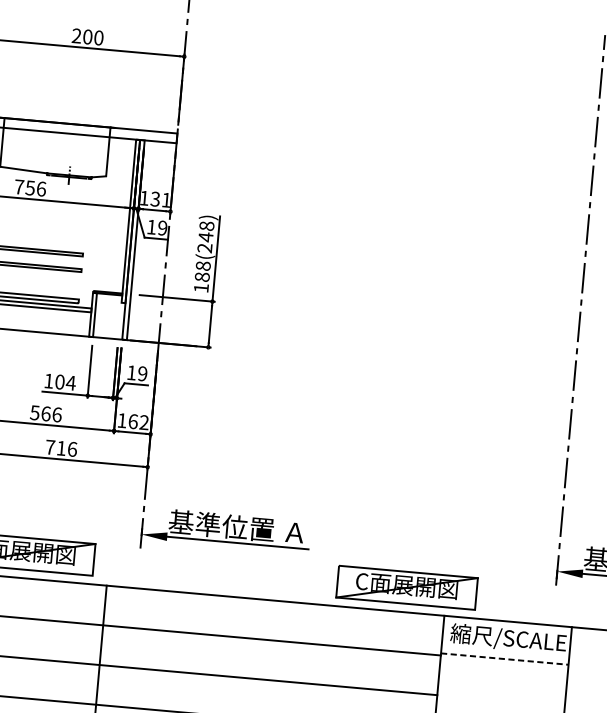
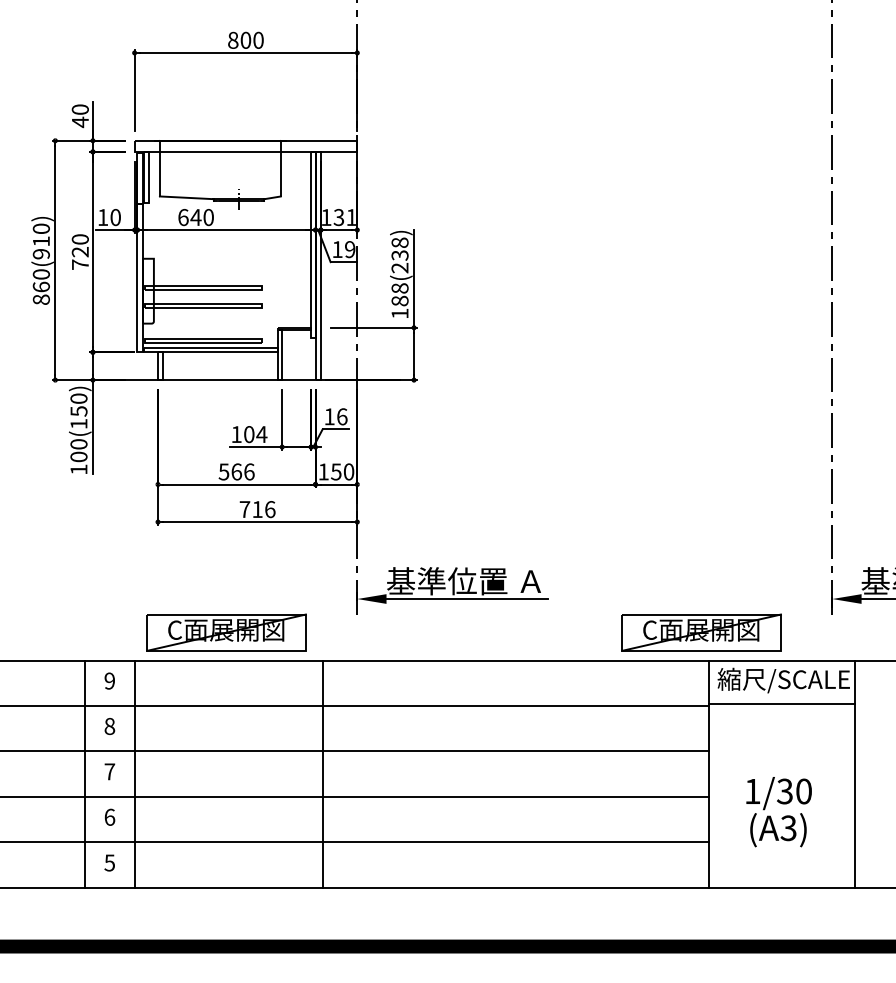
text: (77, 35) -> (233, 39), 200 -> 800
text: (30, 188) -> (196, 217), 756 -> 640
text: (205, 237) -> (399, 255), 188(248) -> 188(238)
text: (142, 373) -> (342, 416), 19 -> 16
text: (138, 421) -> (342, 471), 162 -> 150
part: (406, 587) -> (701, 632), moved
line: (504, 658) -> (781, 703), dashed -> solid

